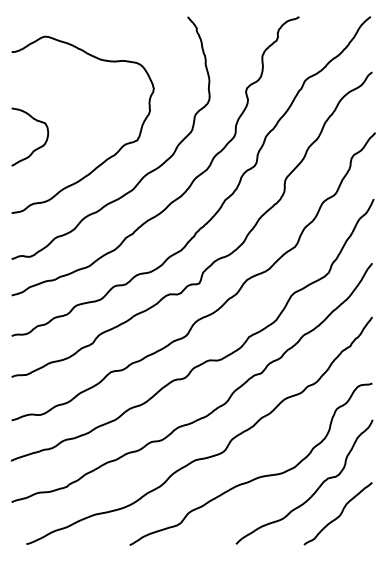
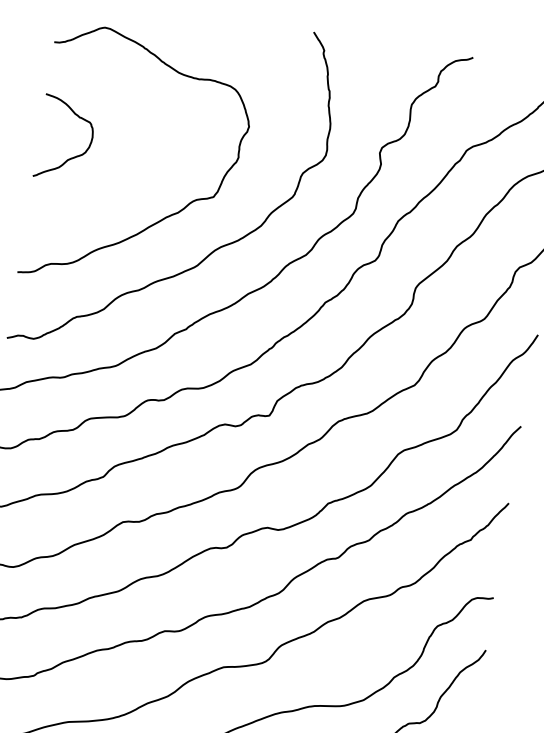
curve: (37, 147) -> (73, 155), moved

